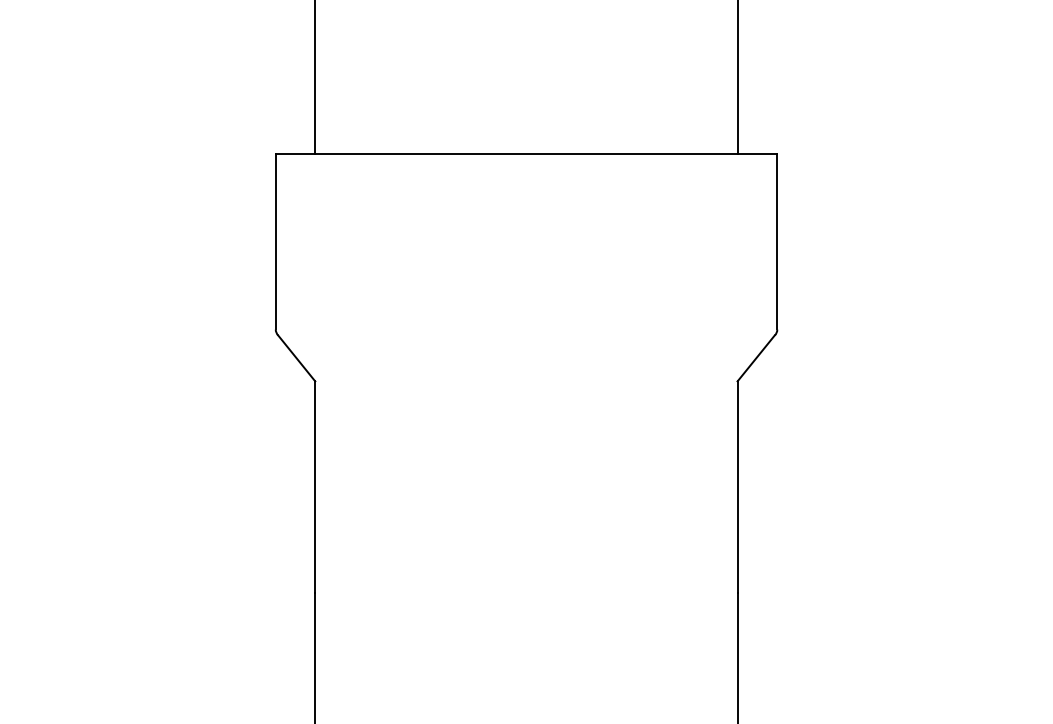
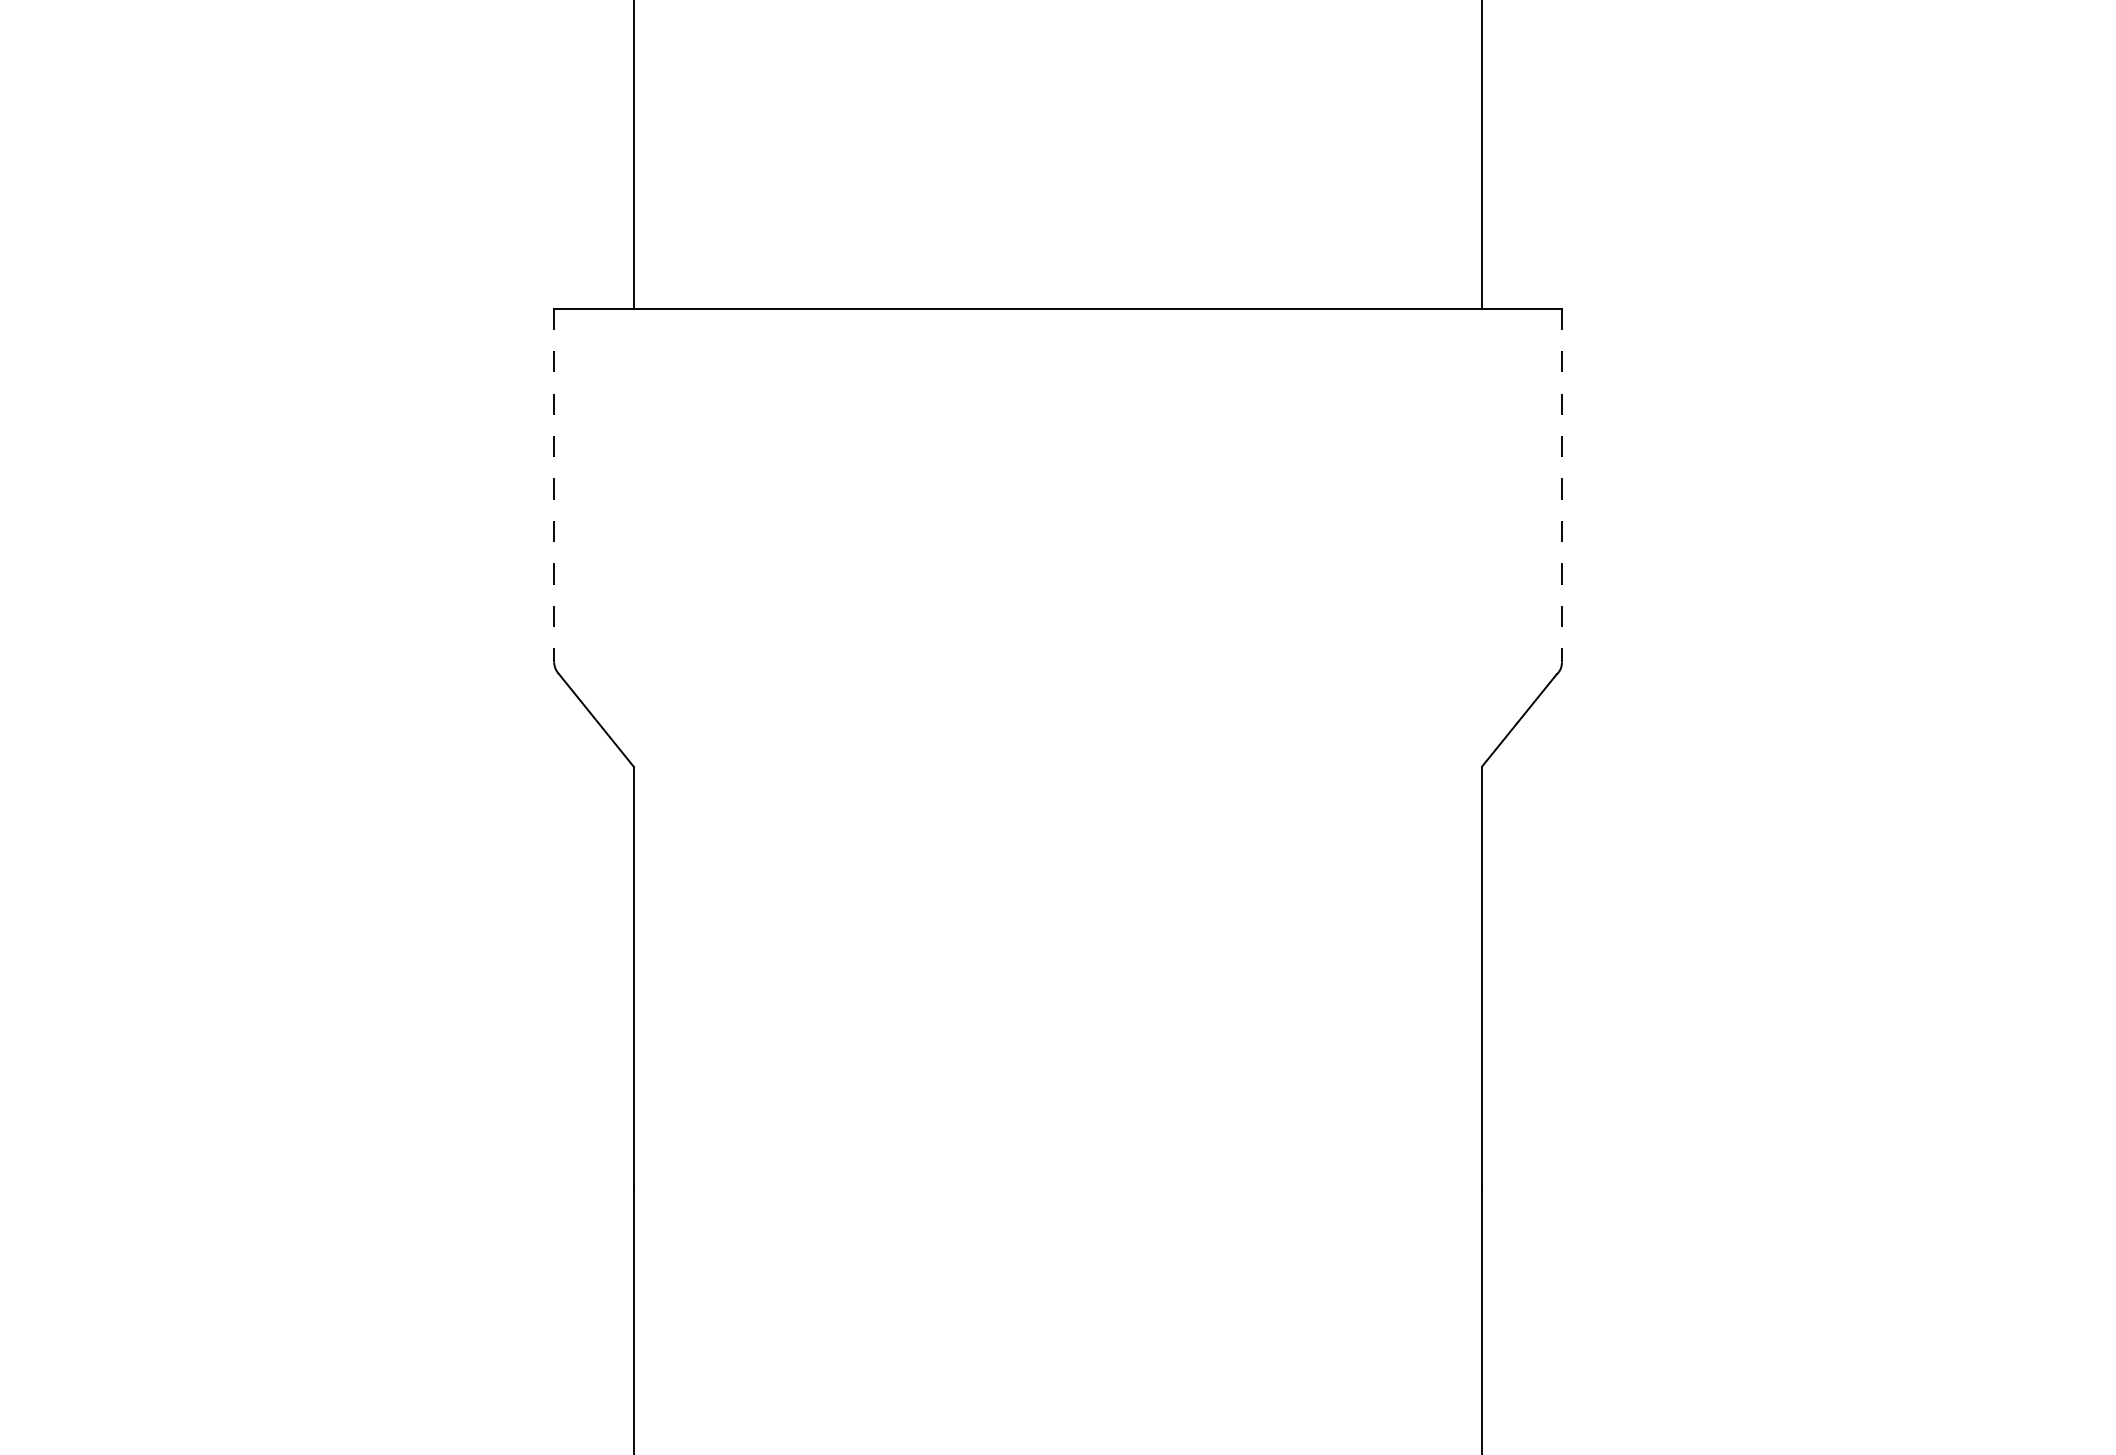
line: (275, 241) -> (553, 485), solid -> dashed
line: (777, 241) -> (1562, 485), solid -> dashed

